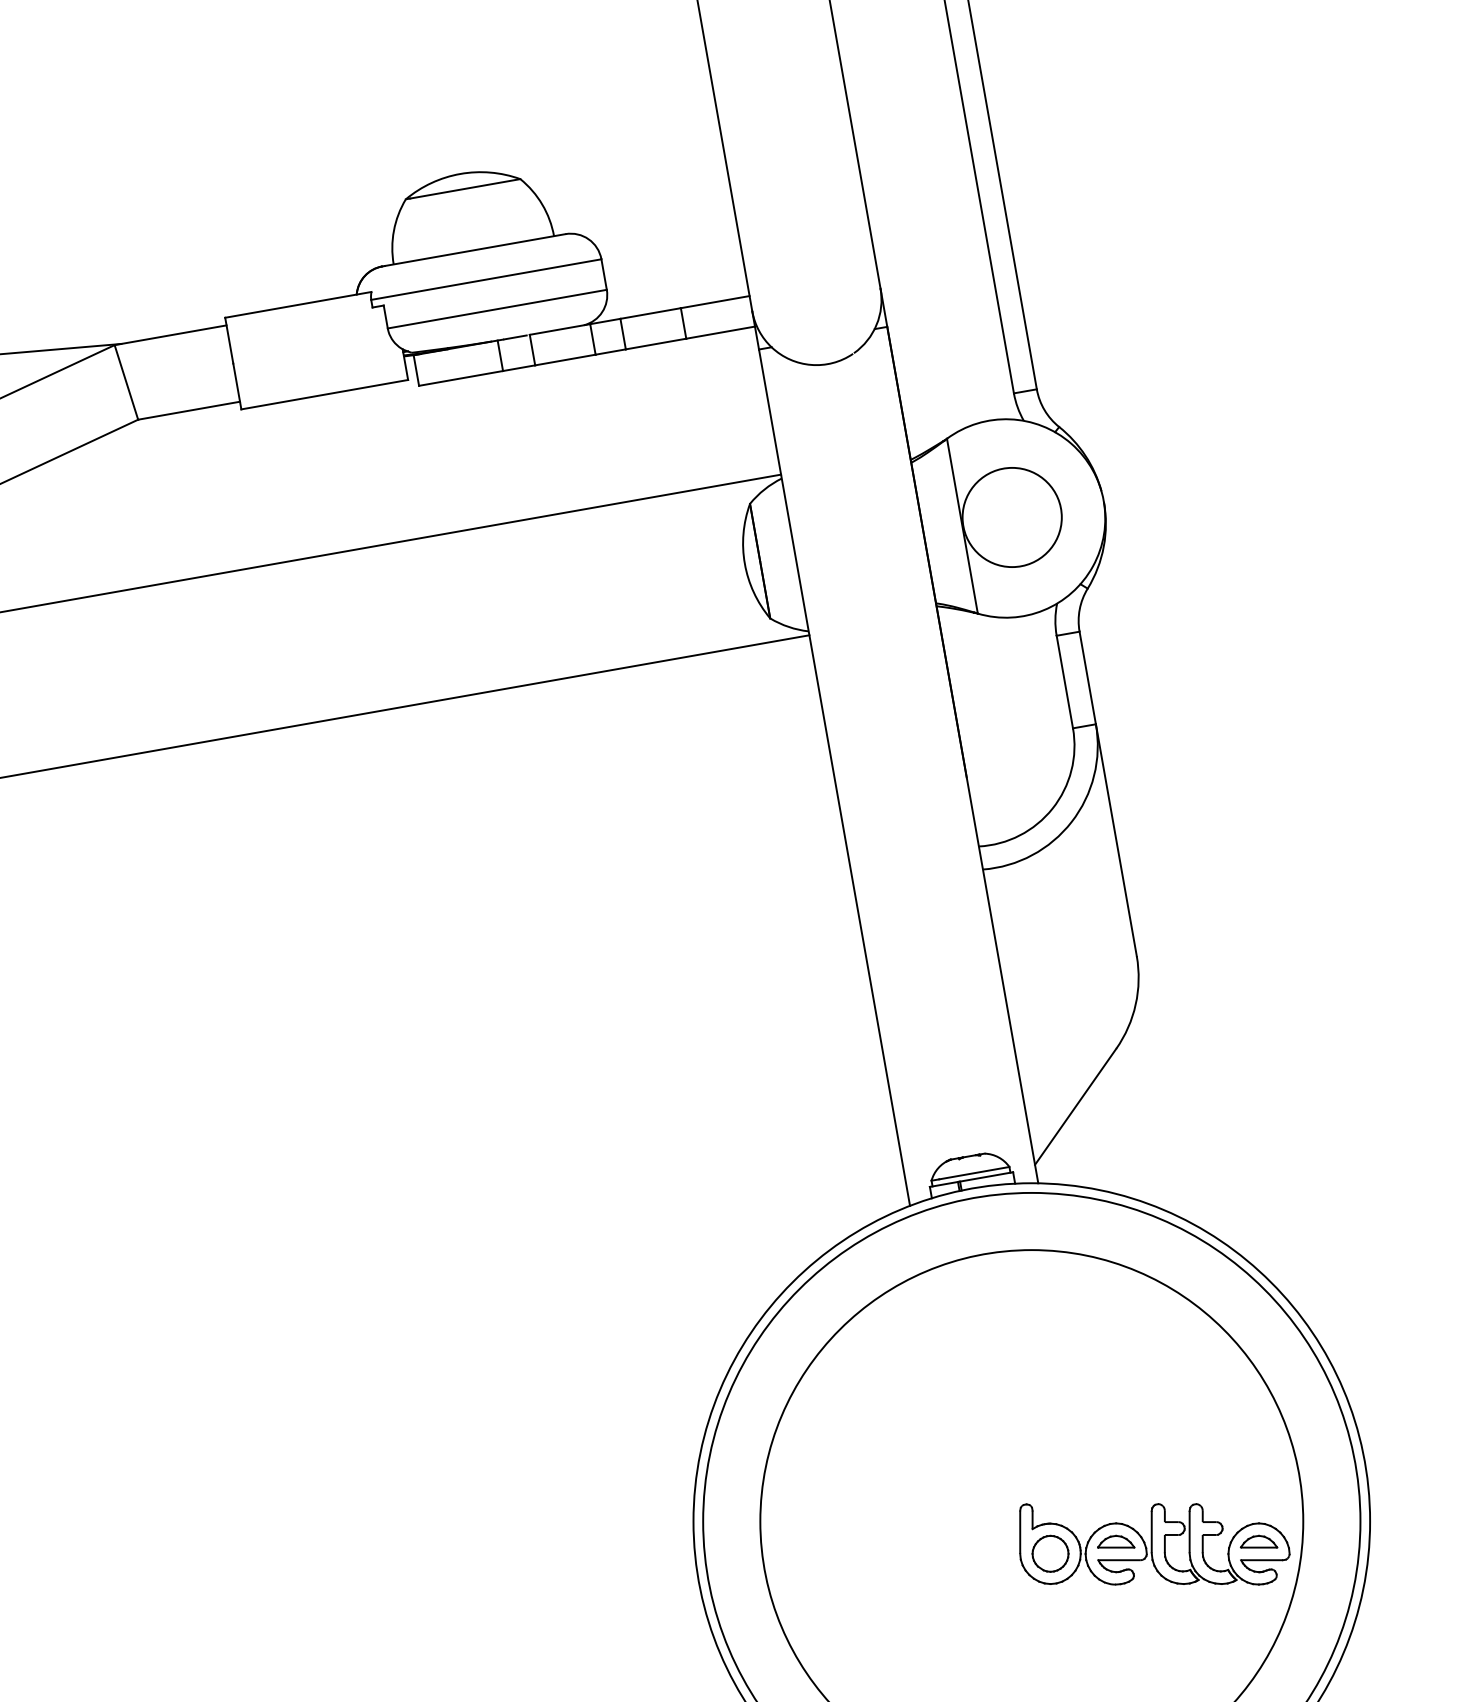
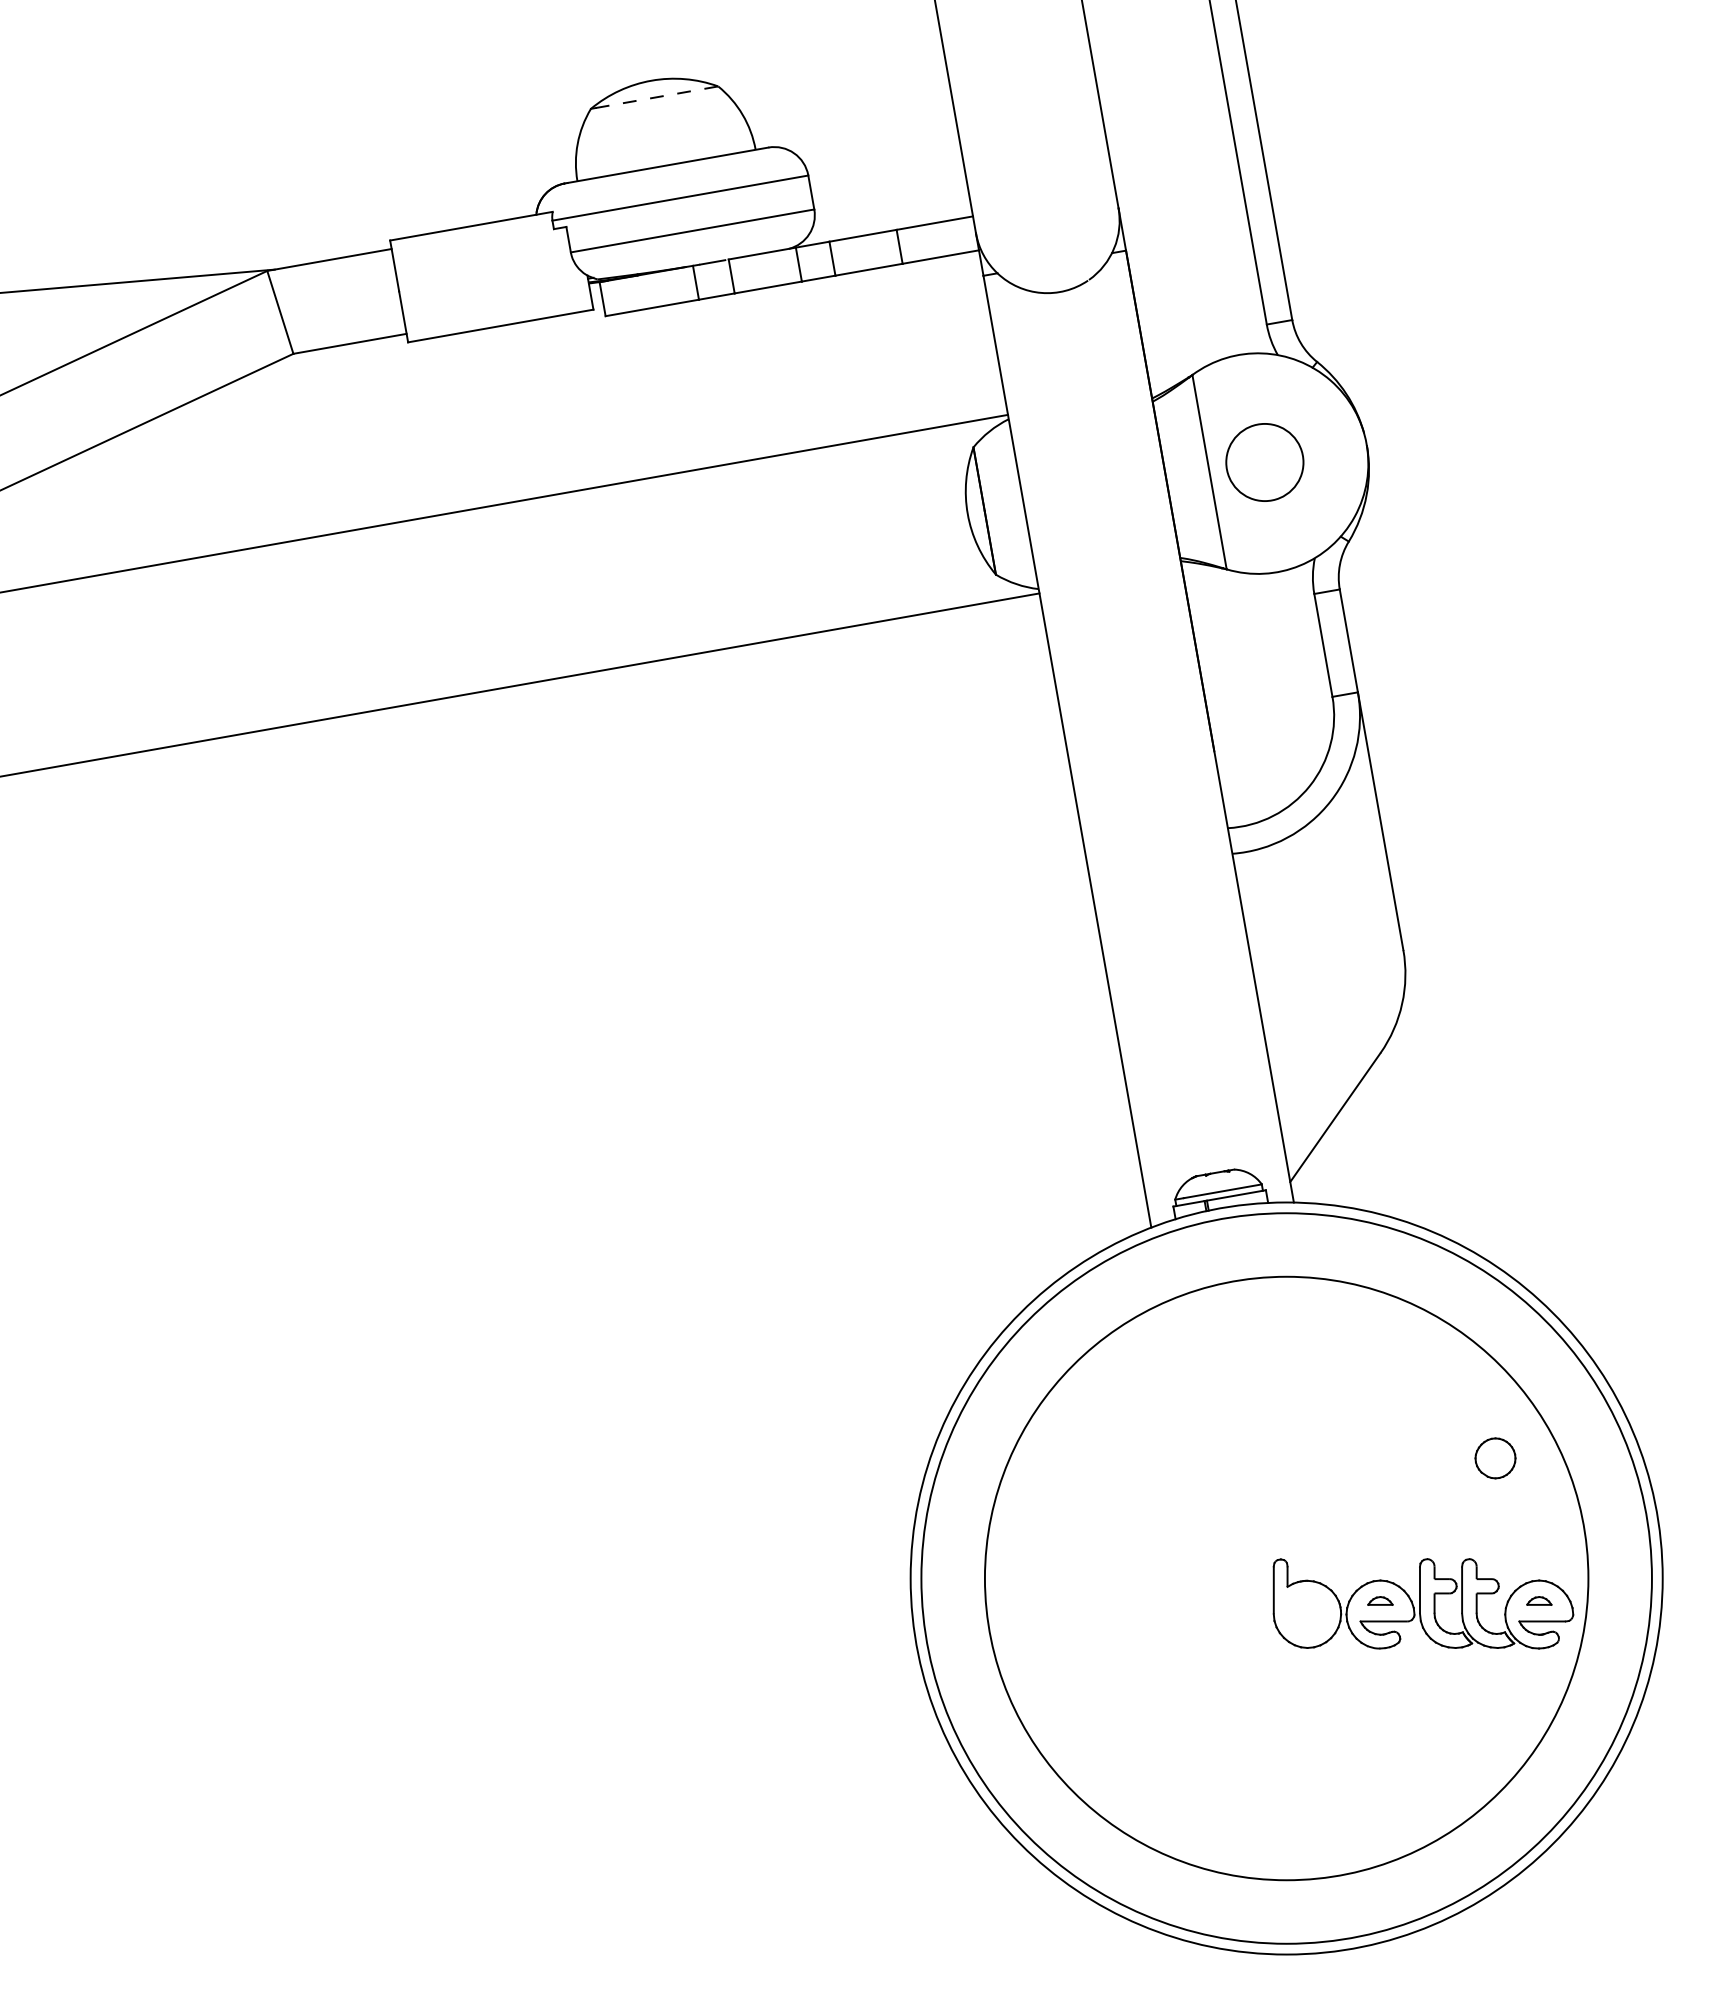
line: (465, 189) -> (657, 97), solid -> dashed
circle: (1011, 517) -> (1264, 462), size x0.7
part: (1116, 1541) -> (1380, 1600), size x0.6
part: (1259, 1541) -> (1539, 1600), size x0.6
part: (1050, 1553) -> (1495, 1458), moved

